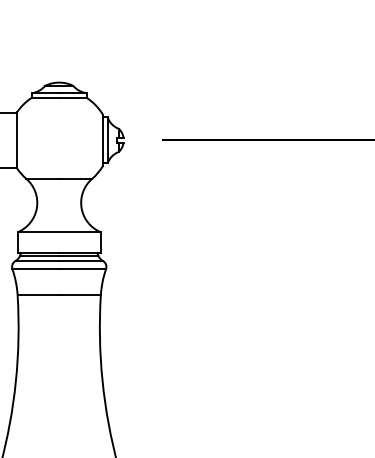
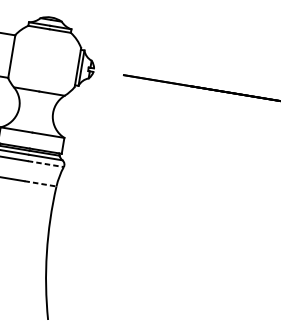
line: (83, 269) -> (46, 164), solid -> dashed
line: (80, 295) -> (40, 184), solid -> dashed

